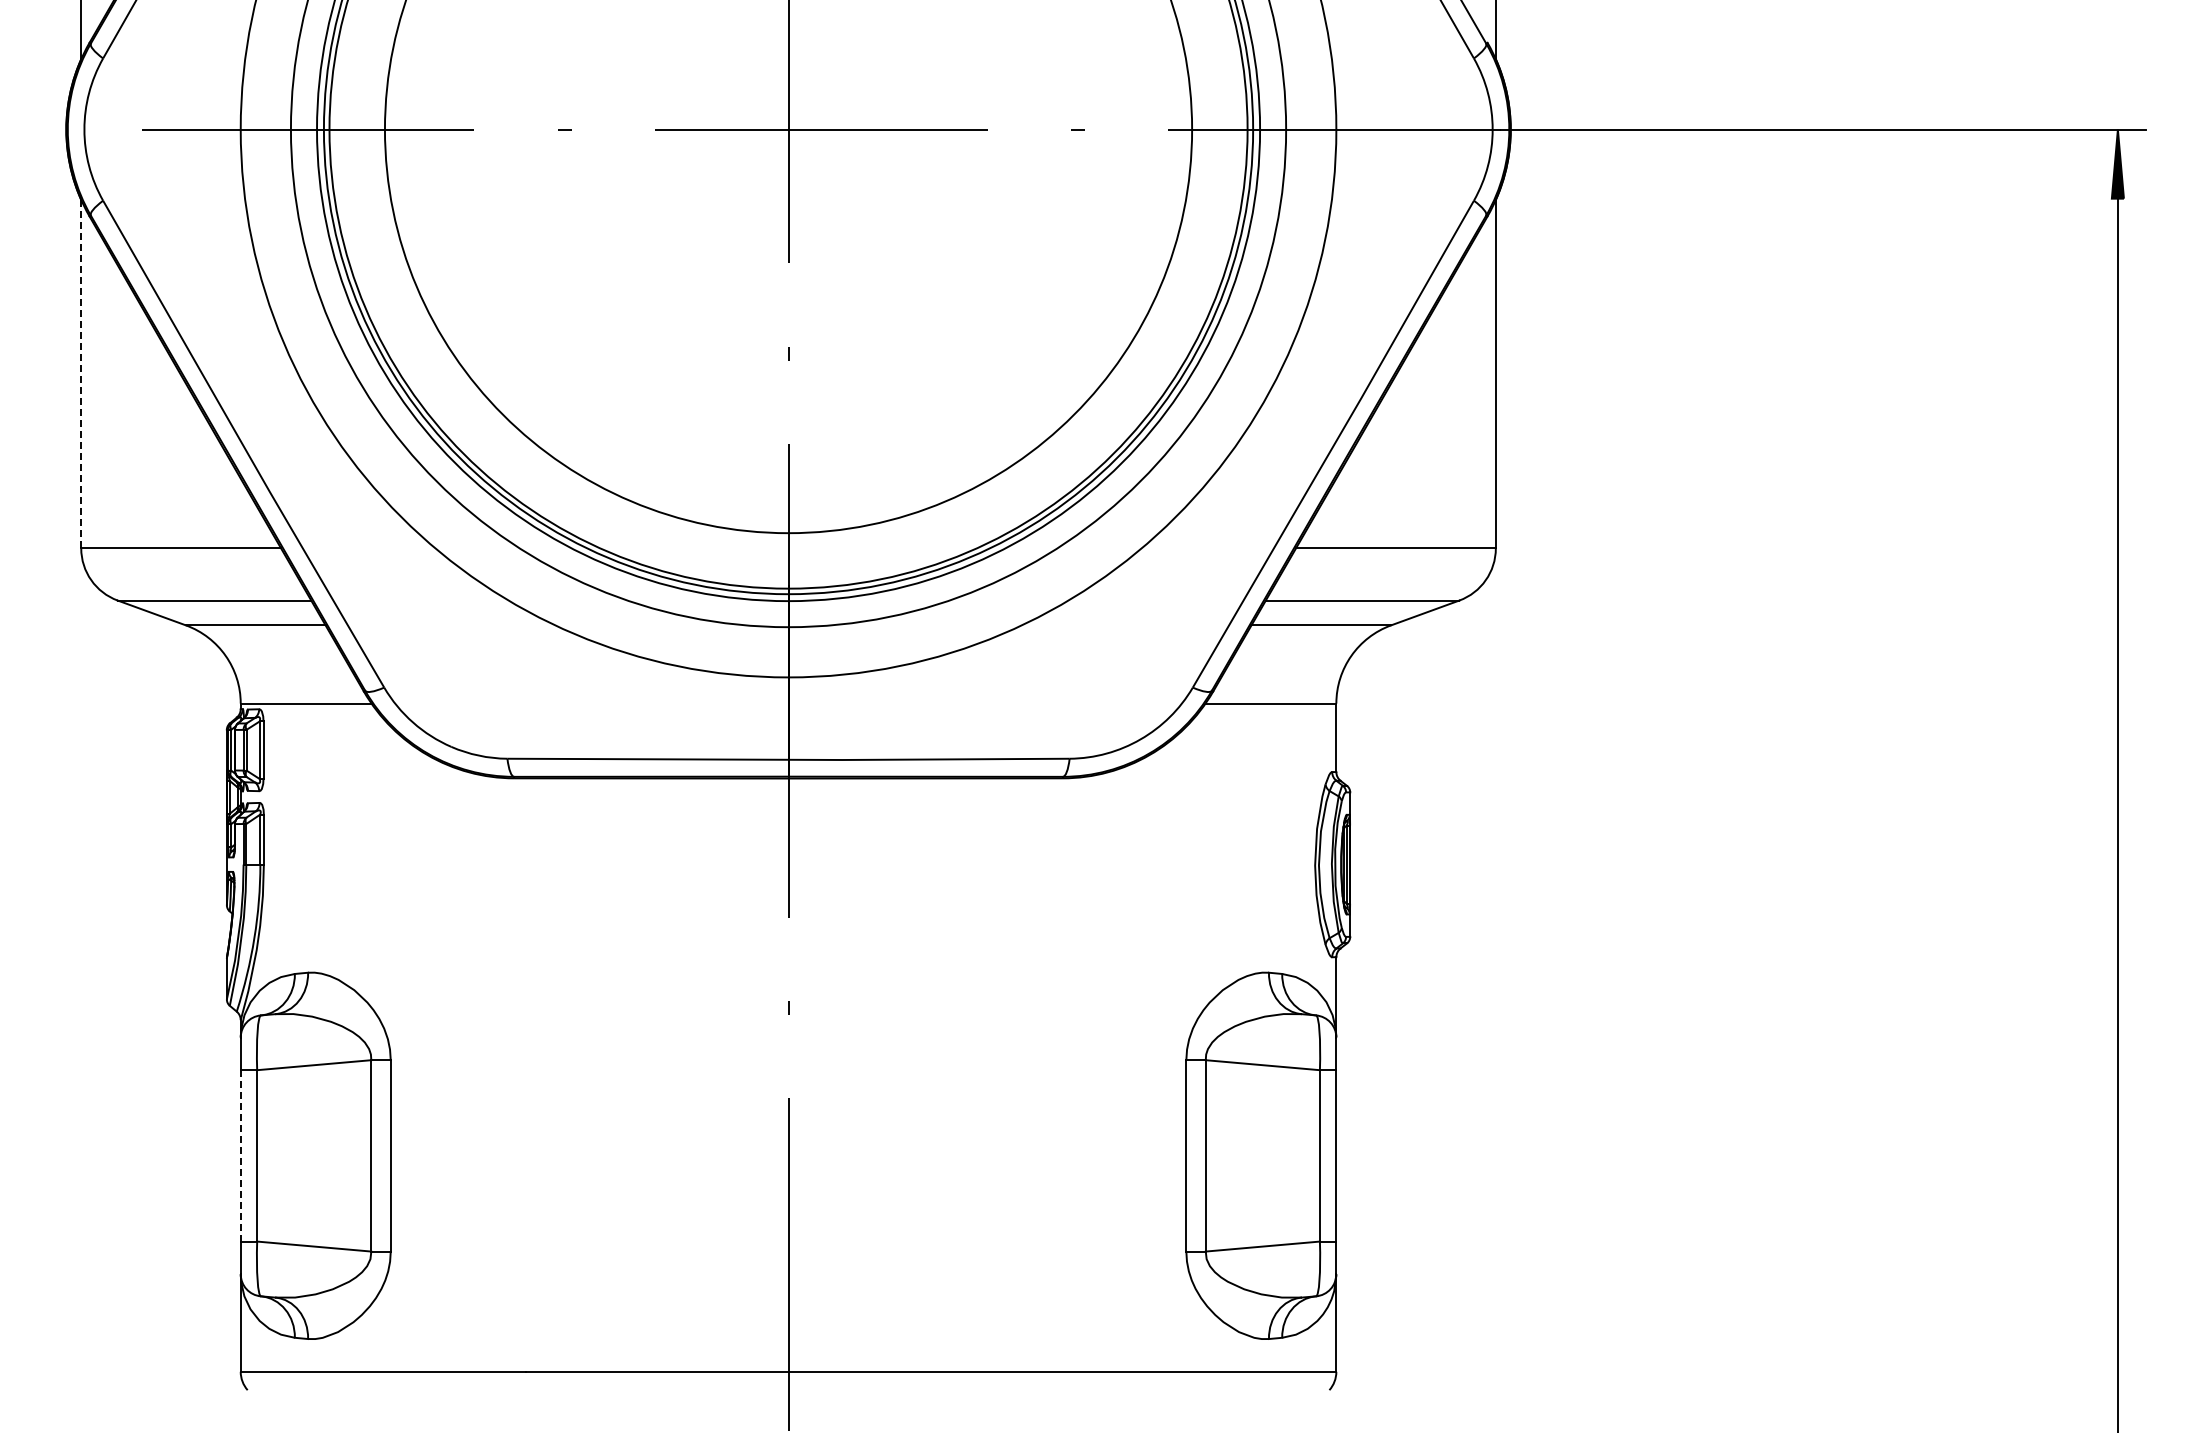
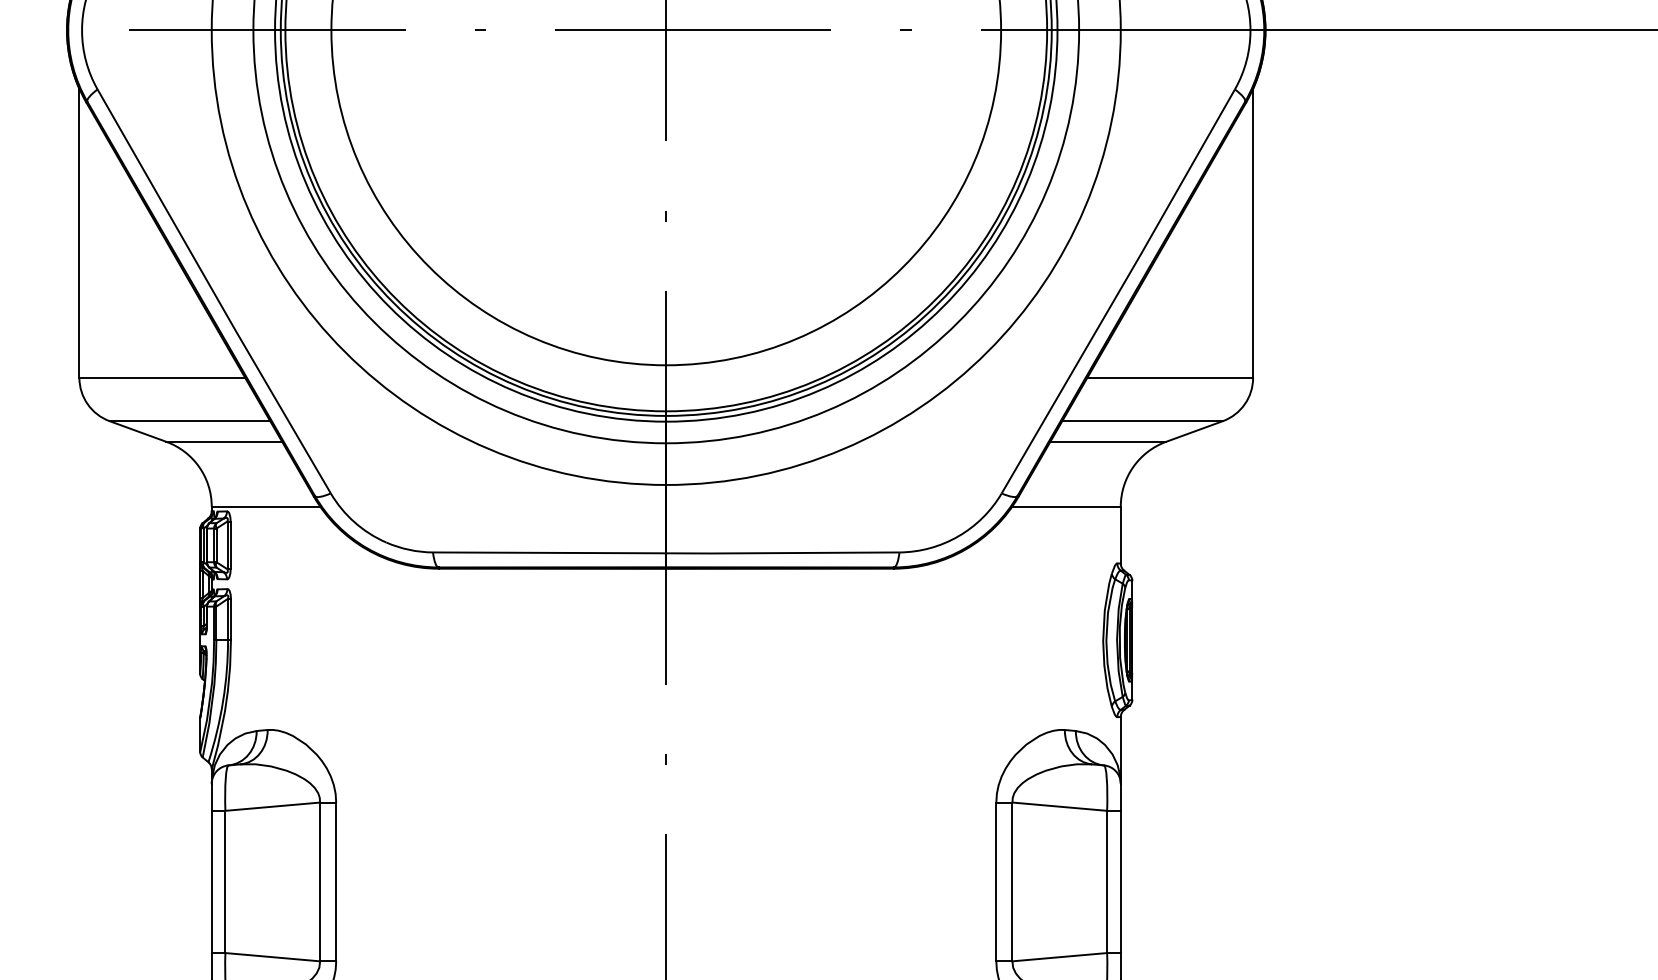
line: (81, 374) -> (79, 233), dashed -> solid
line: (240, 1155) -> (211, 881), dashed -> solid

